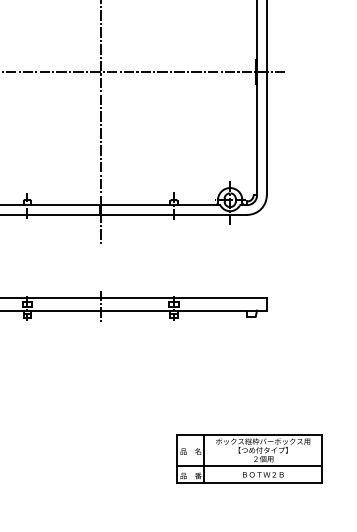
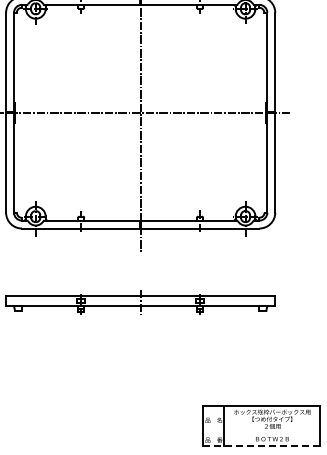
line: (249, 466) -> (261, 432), removed
line: (249, 483) -> (261, 446), solid -> dashed

